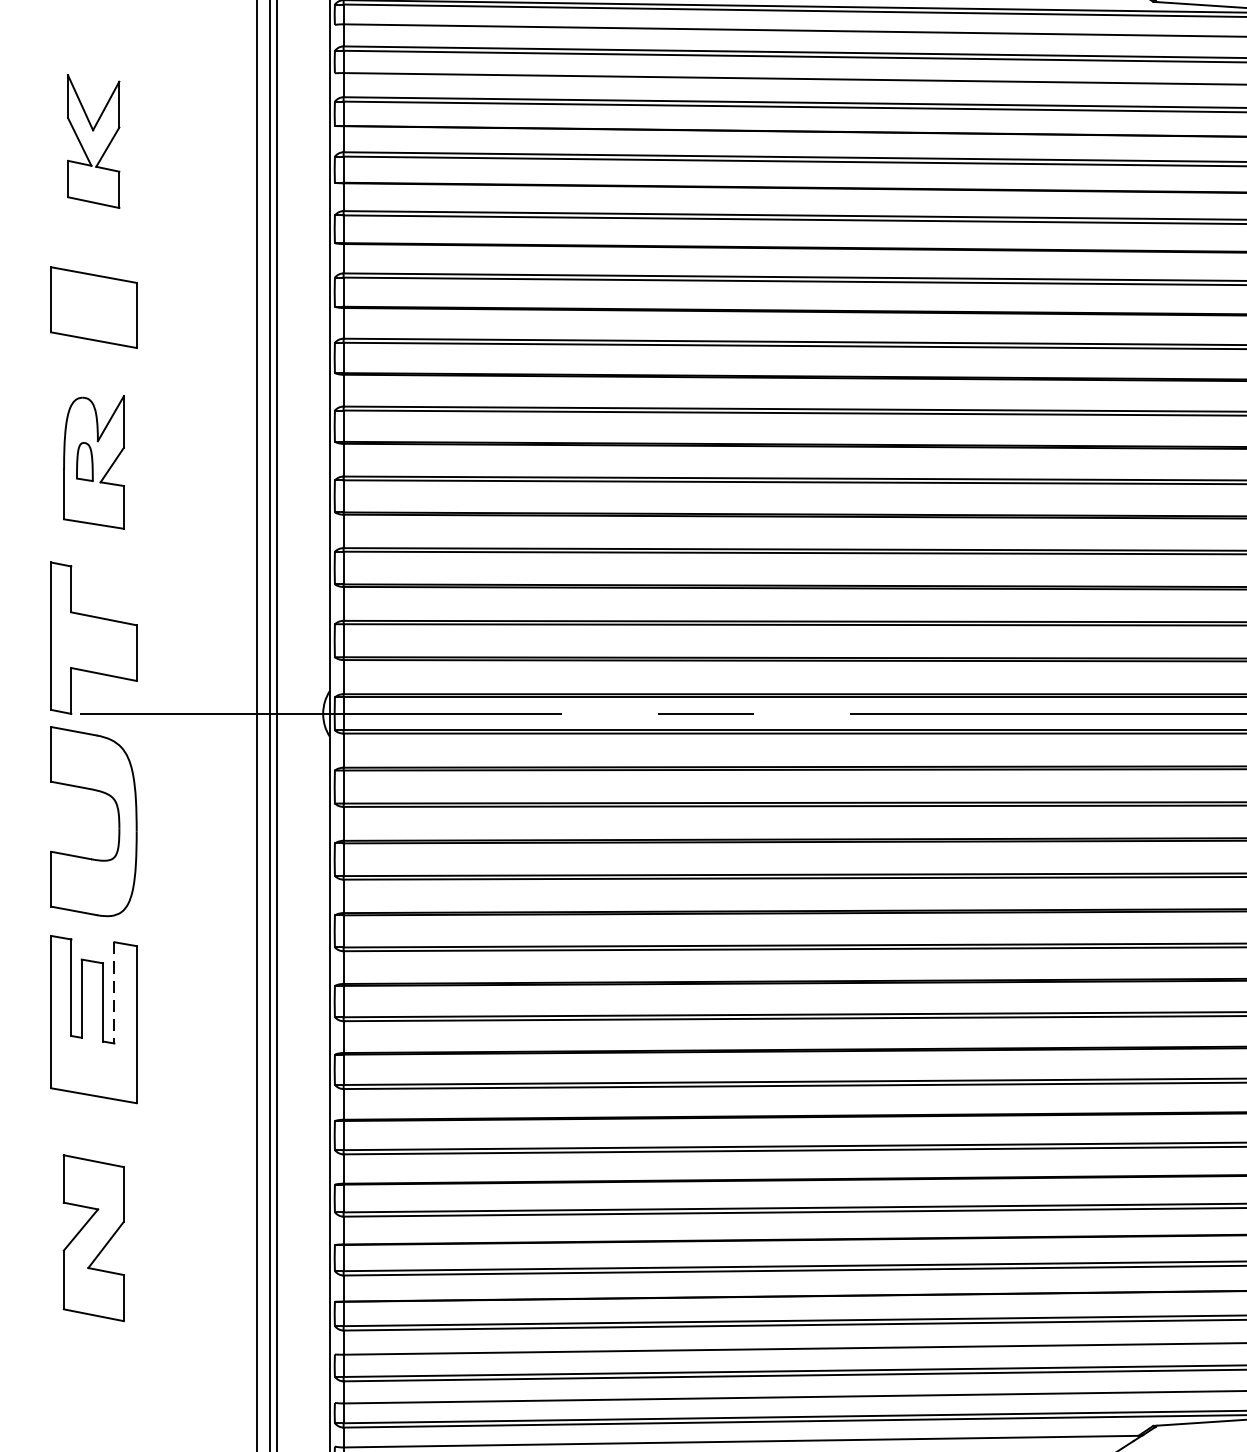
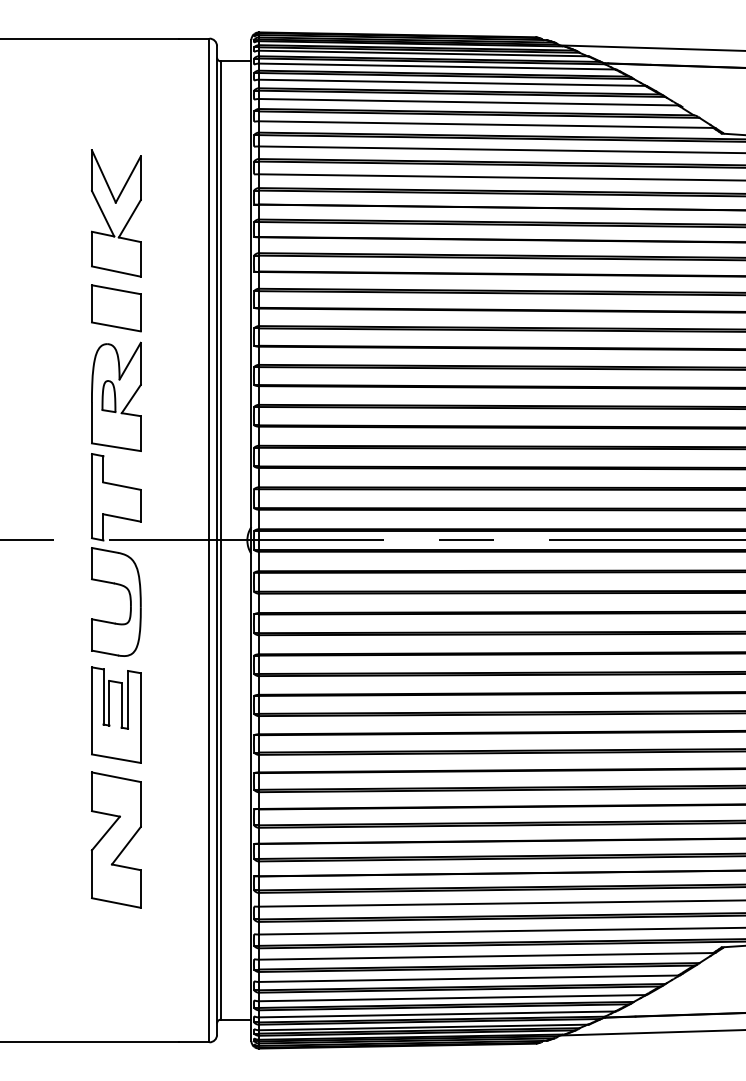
part: (92, 141) -> (115, 213), size x1.67
part: (94, 461) -> (116, 396), size x1.43
line: (115, 992) -> (128, 699), dashed -> solid
part: (92, 1237) -> (115, 839), size x1.43

